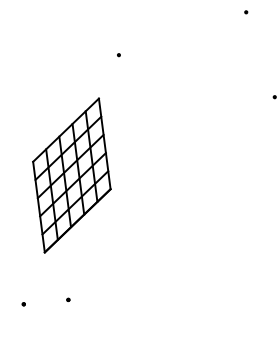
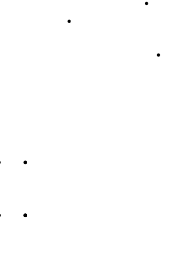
part: (71, 175) -> (34, 89), removed

